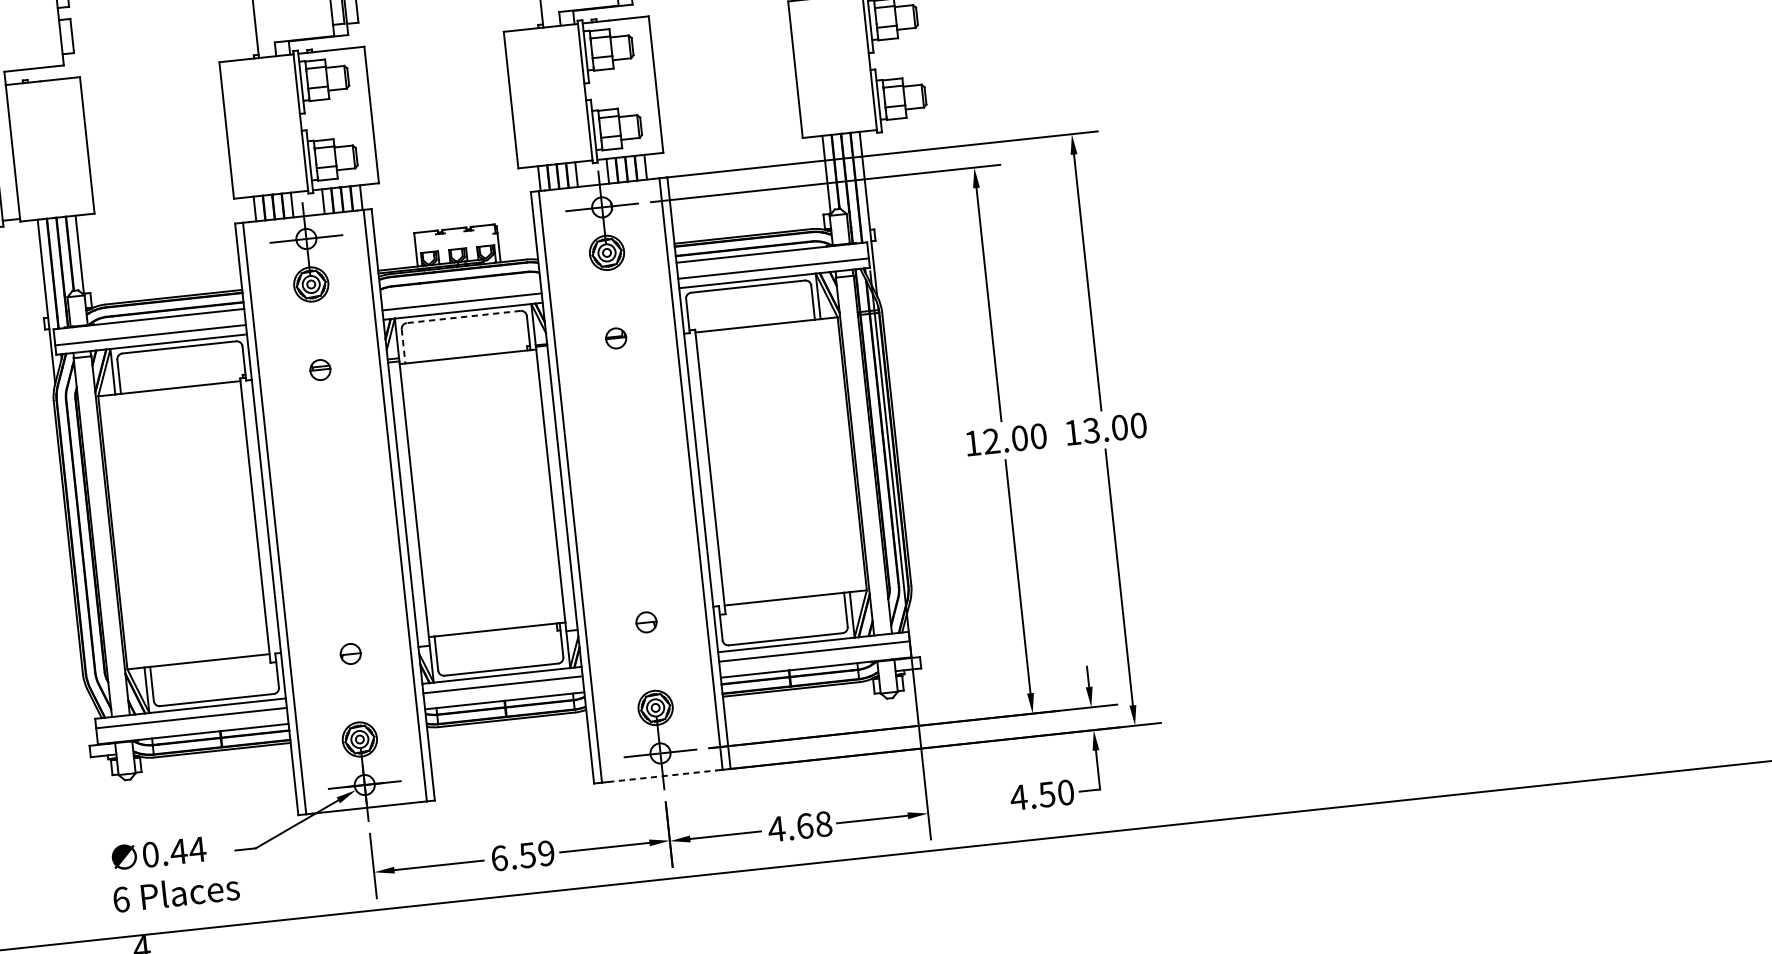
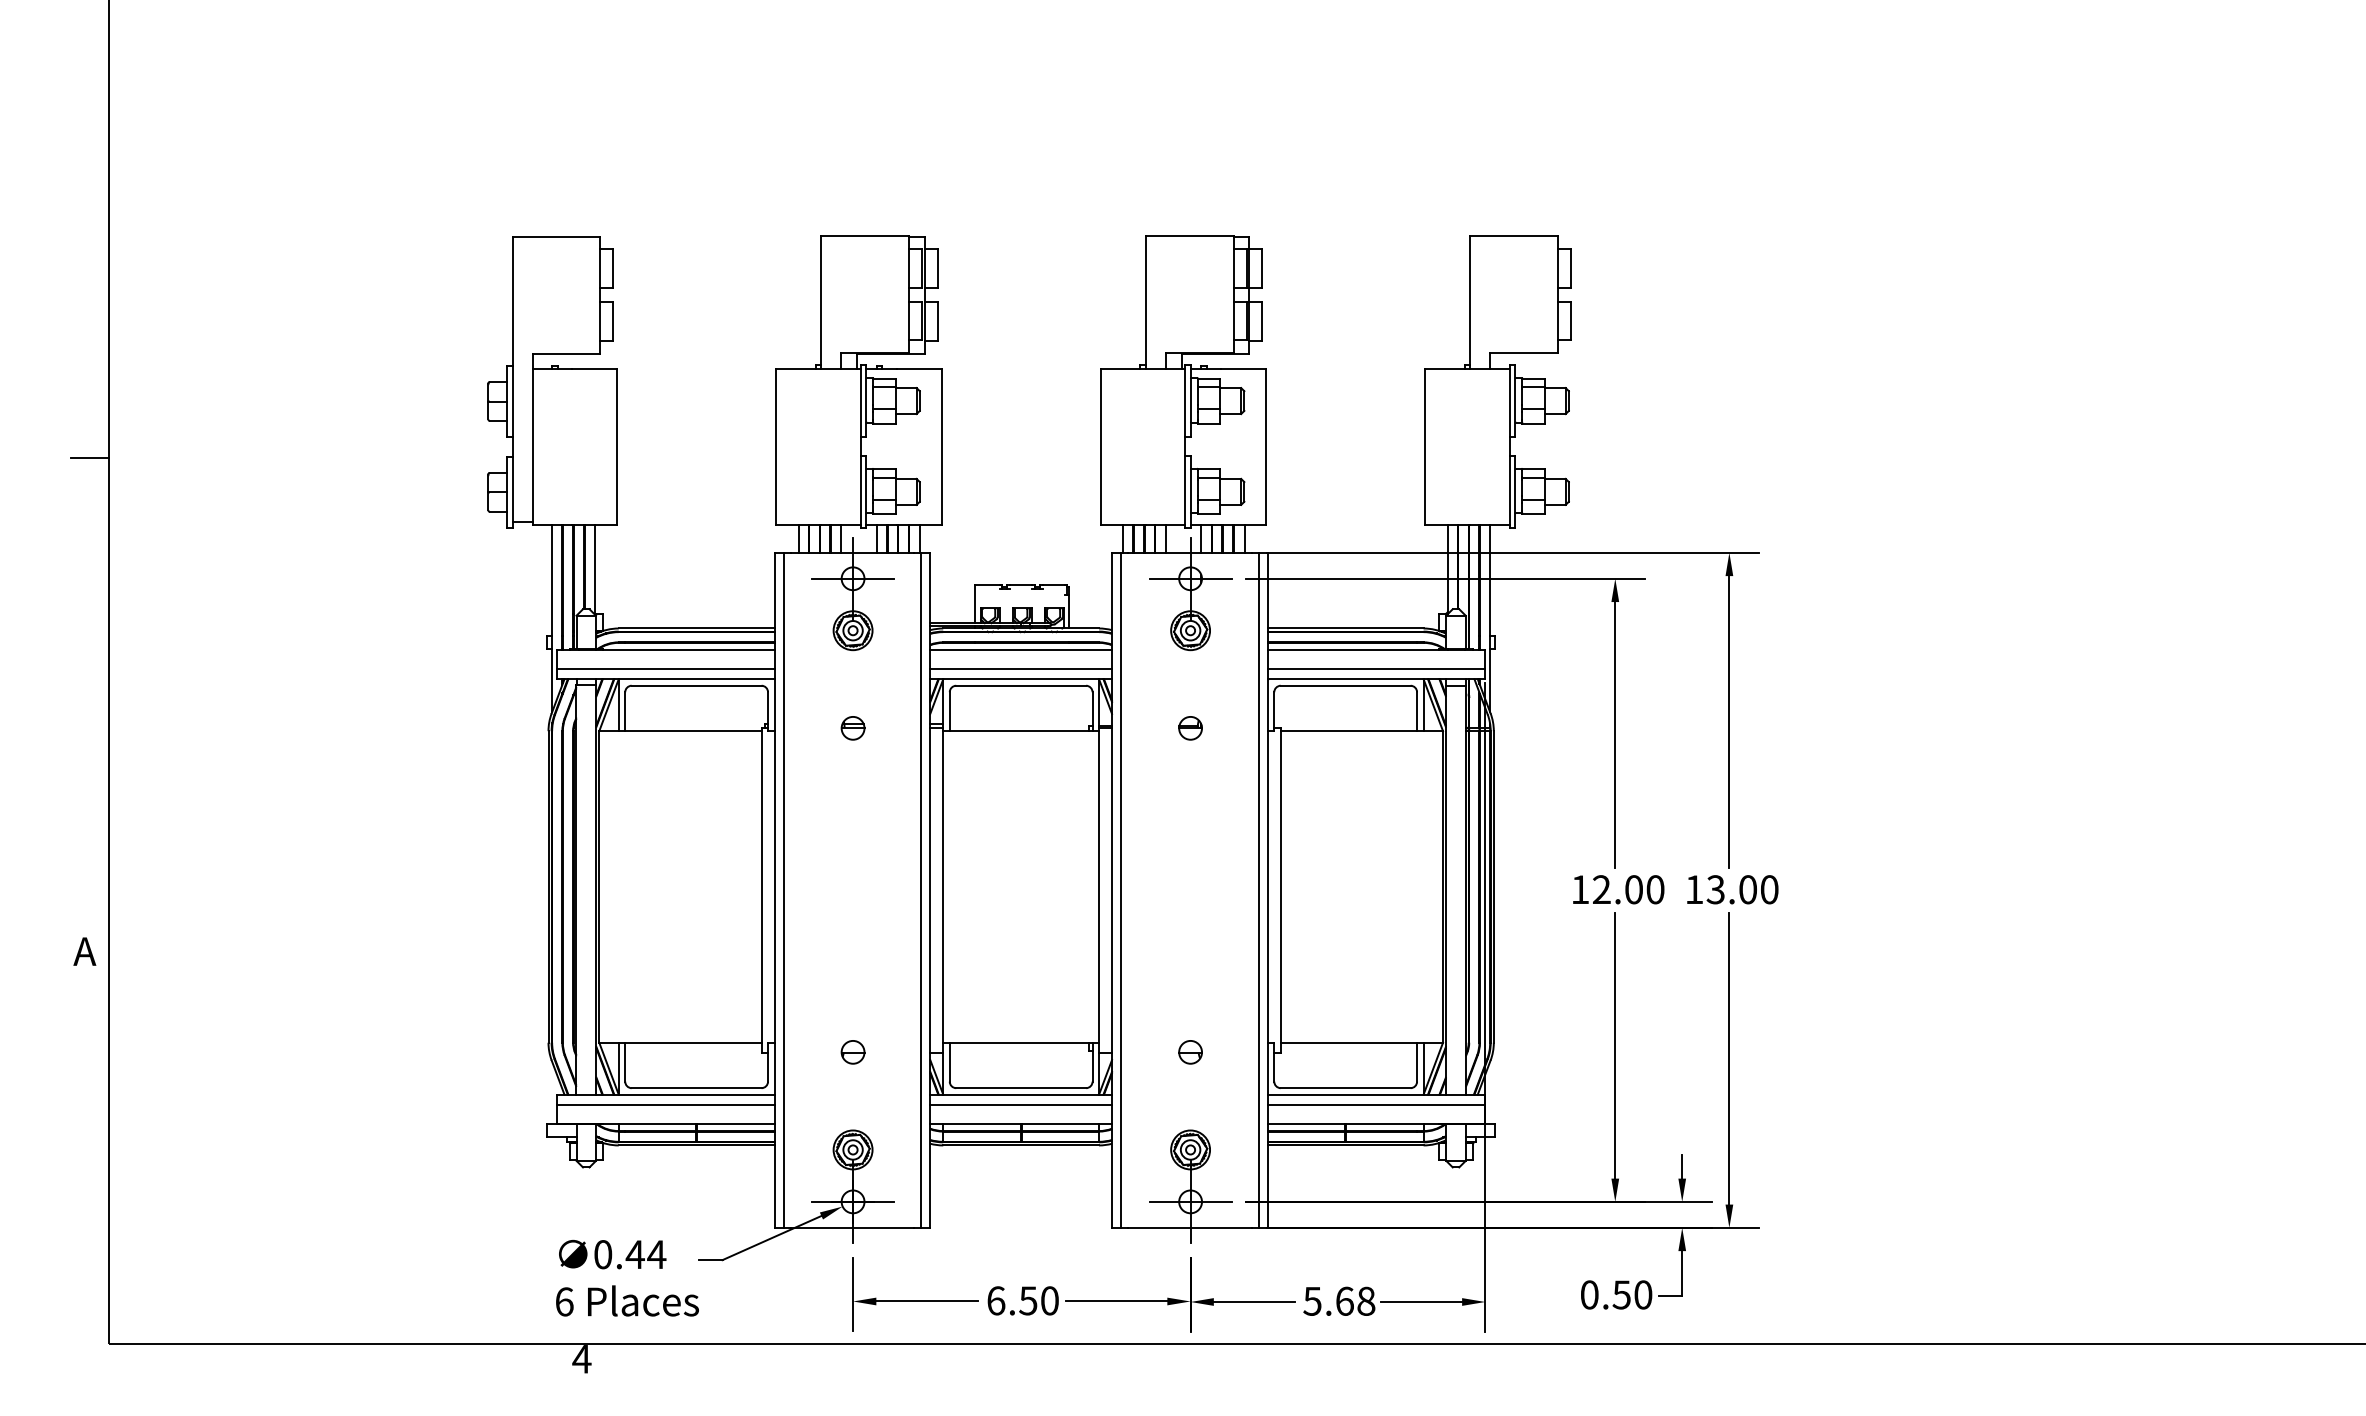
line: (460, 286) -> (1021, 650), added
line: (463, 316) -> (1021, 685), dashed -> solid
line: (403, 347) -> (949, 712), dashed -> solid
line: (661, 775) -> (1189, 1227), dashed -> solid
text: (1018, 797) -> (1589, 1294), 4.50 -> 0.50
text: (776, 829) -> (1312, 1301), 4.68 -> 5.68
text: (546, 853) -> (1049, 1300), 6.59 -> 6.50

